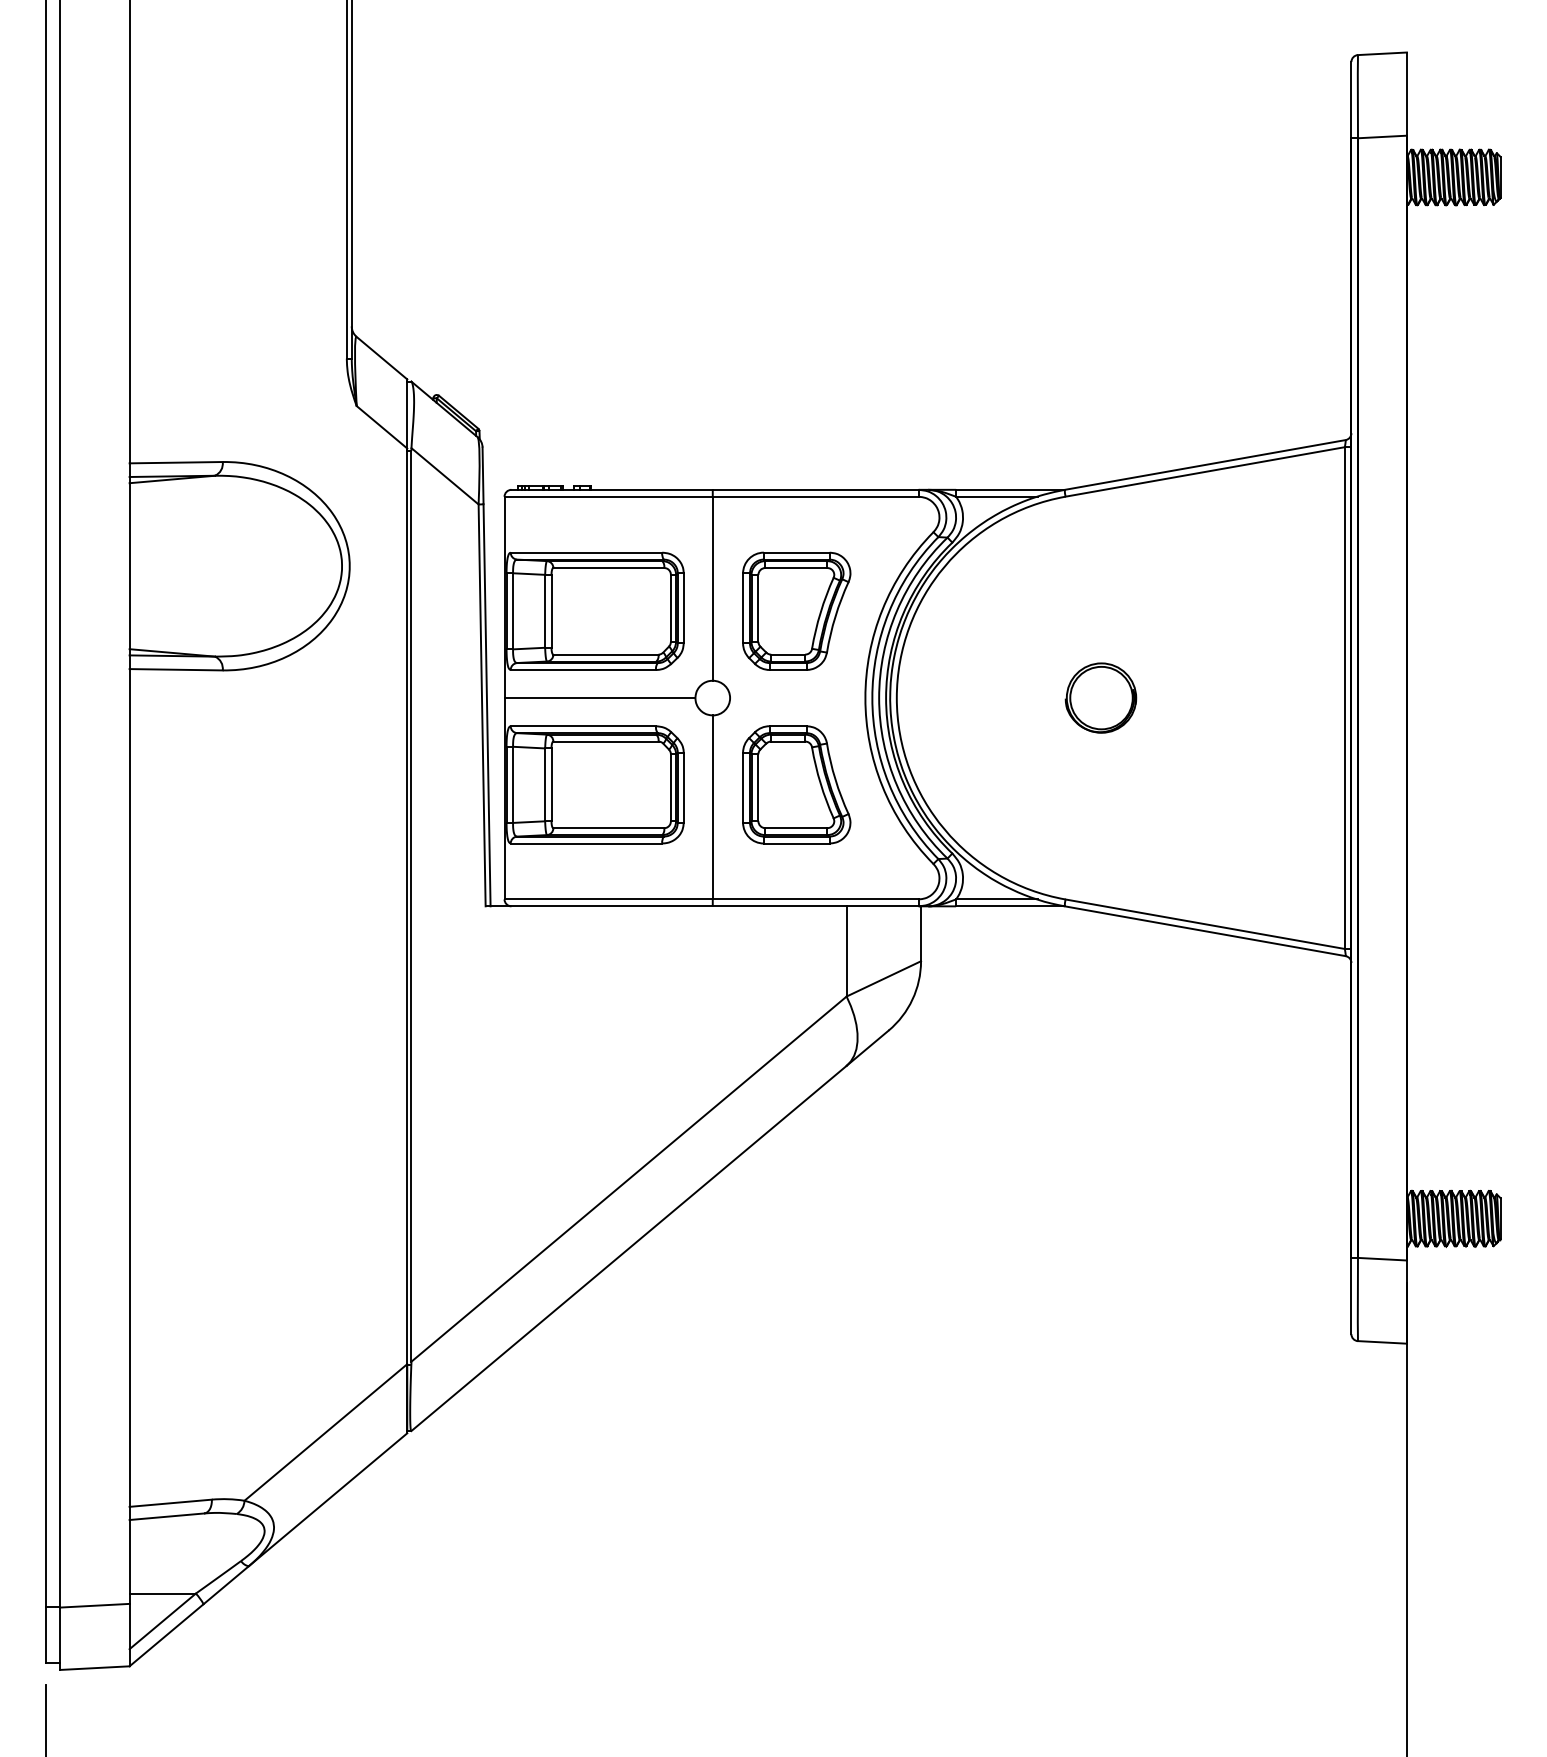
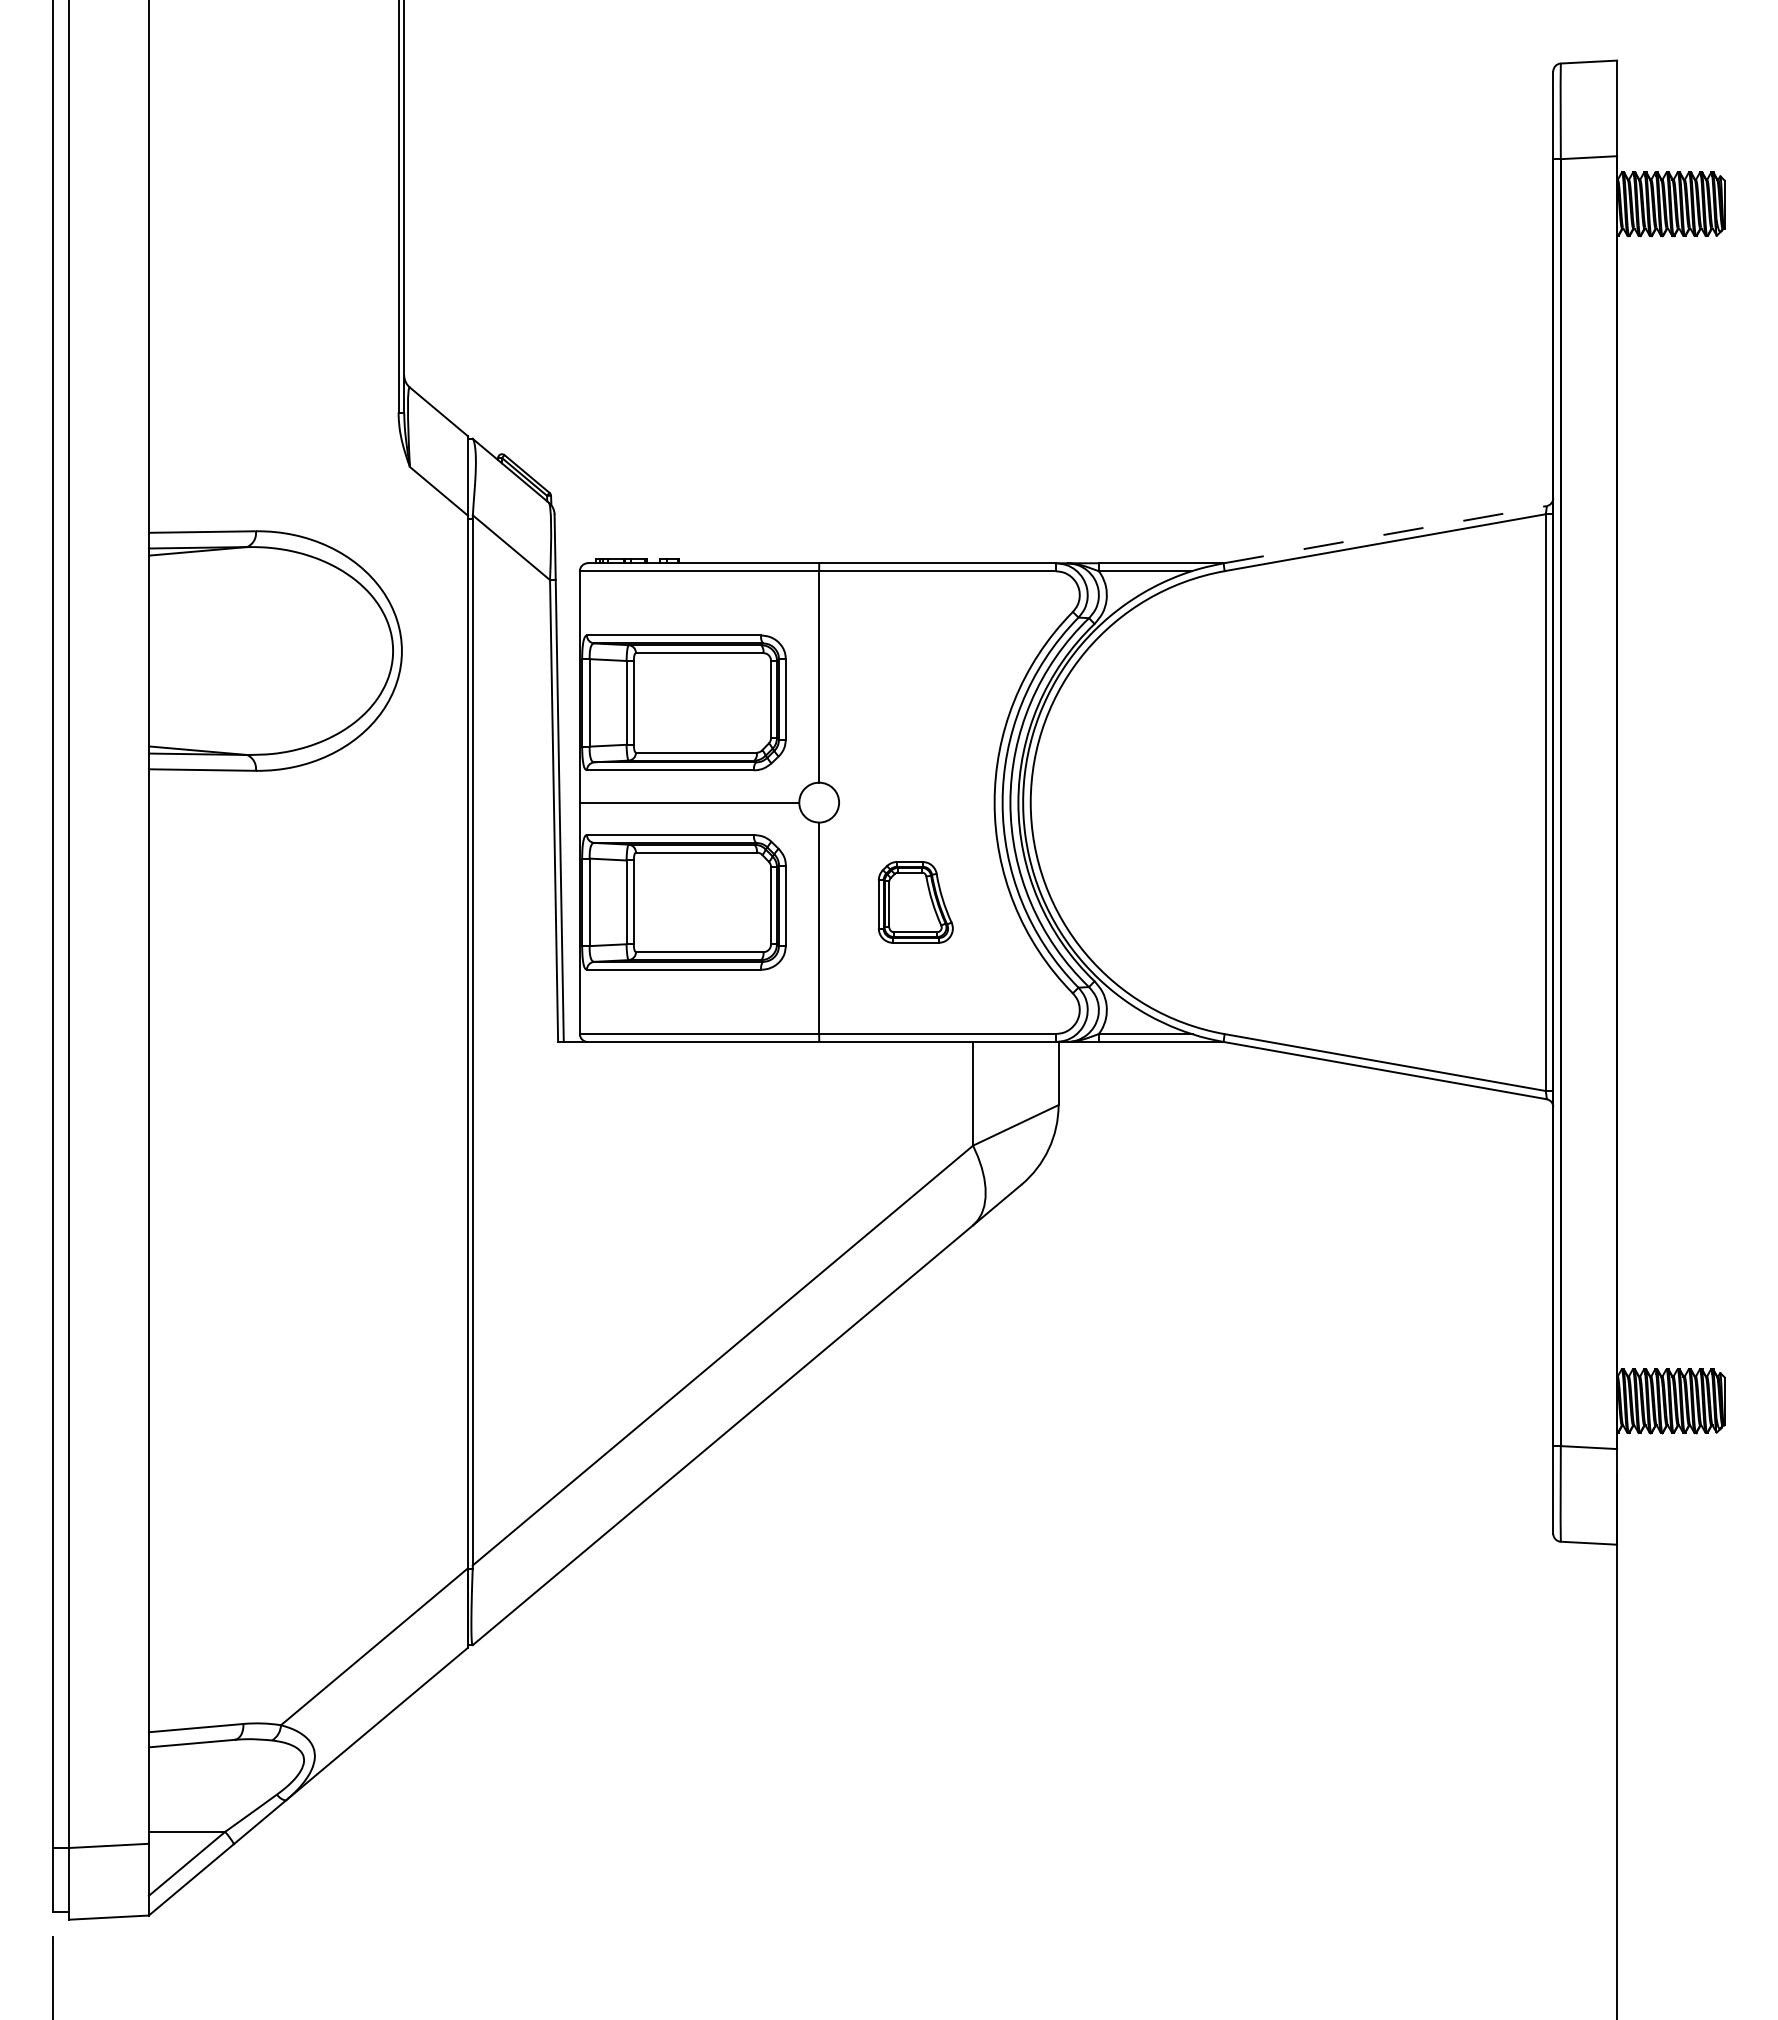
line: (1205, 464) -> (1385, 534), solid -> dashed
part: (796, 610) -> (915, 702), removed
part: (1101, 697) -> (1265, 802), removed
part: (796, 784) -> (915, 902), size x0.6

